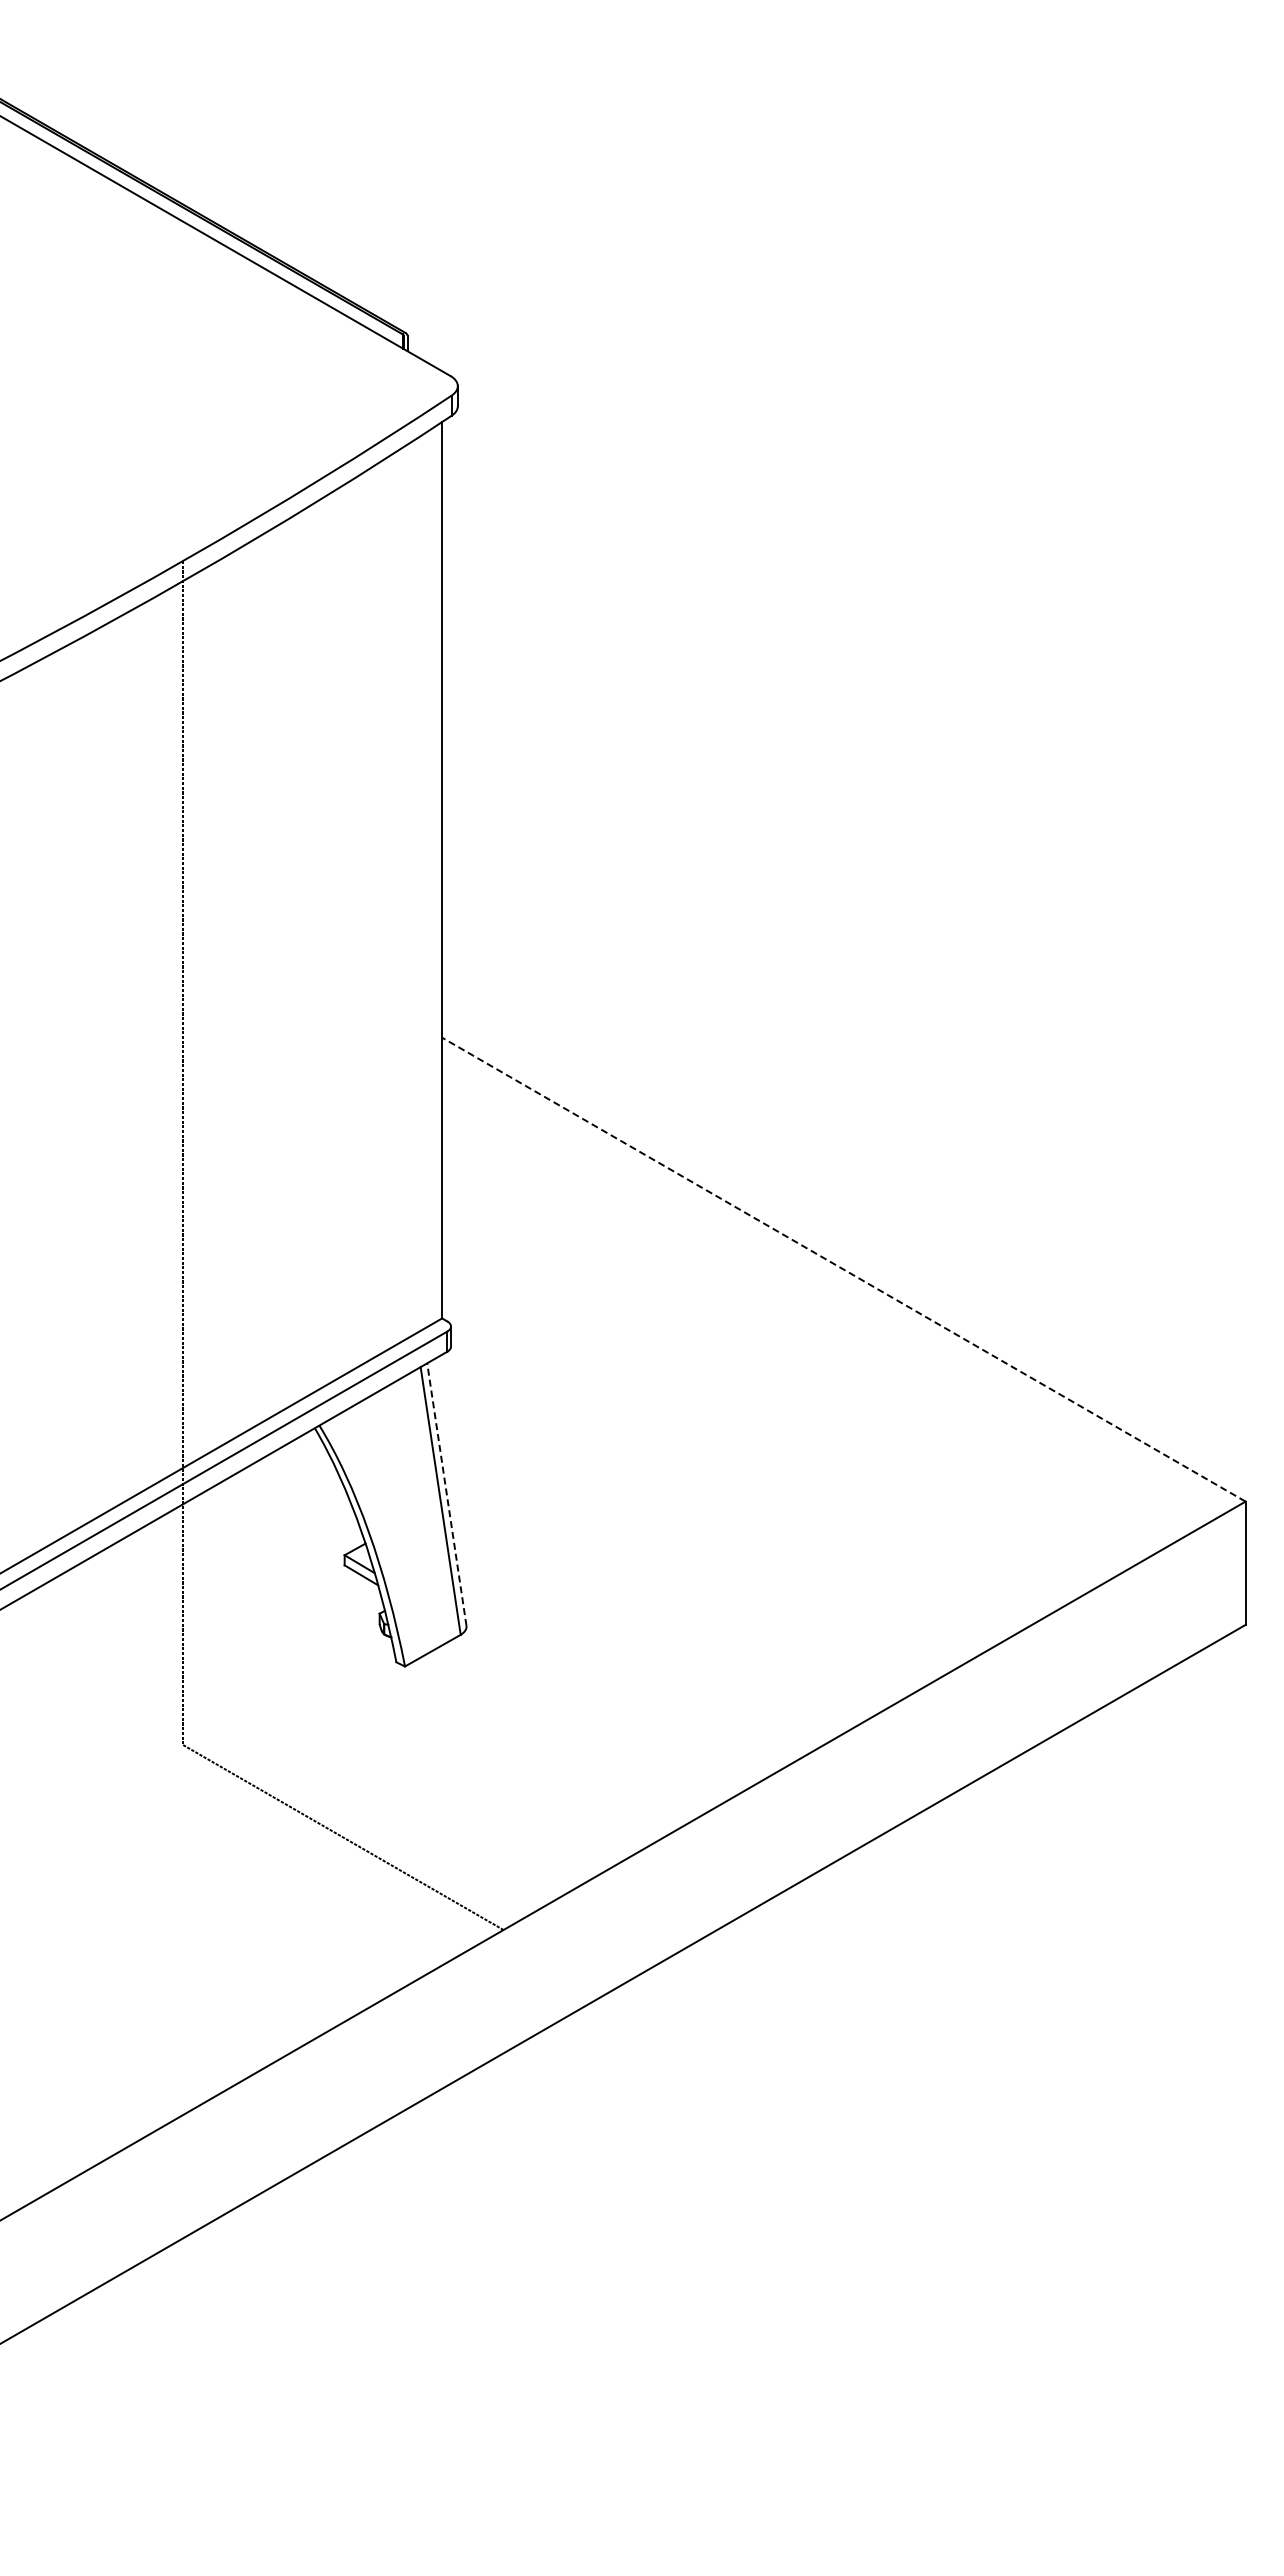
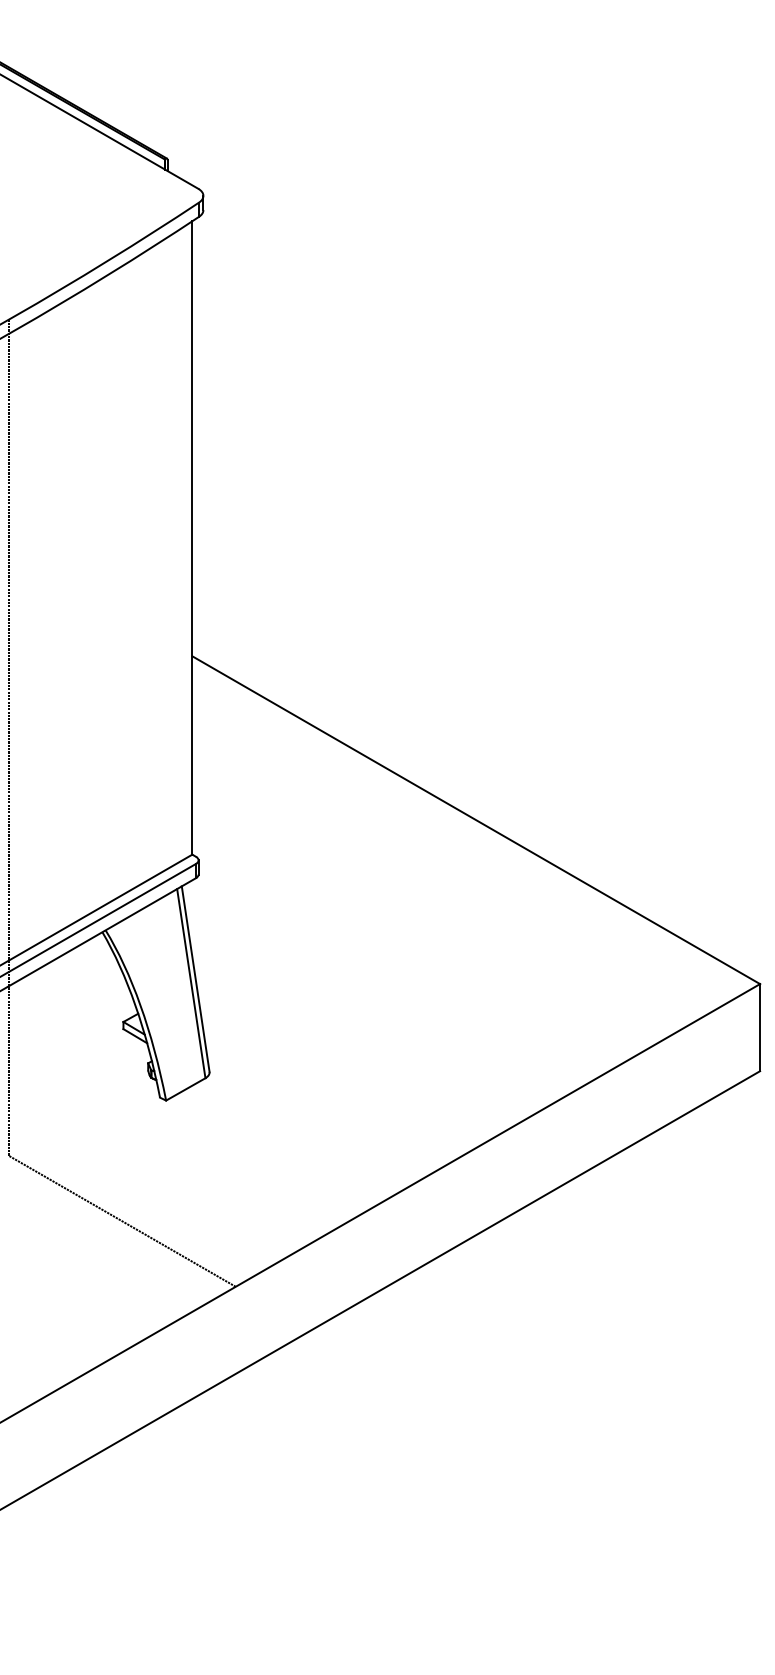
line: (843, 1269) -> (475, 820), dashed -> solid
line: (446, 1494) -> (195, 979), dashed -> solid

